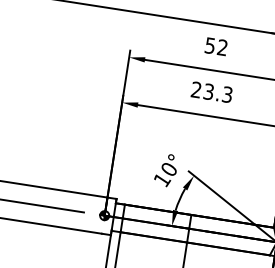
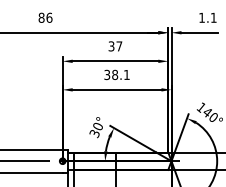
text: (216, 46) -> (115, 46), 52 -> 37
text: (211, 91) -> (116, 74), 23.3 -> 38.1
text: (161, 181) -> (94, 134), 10° -> 30°

